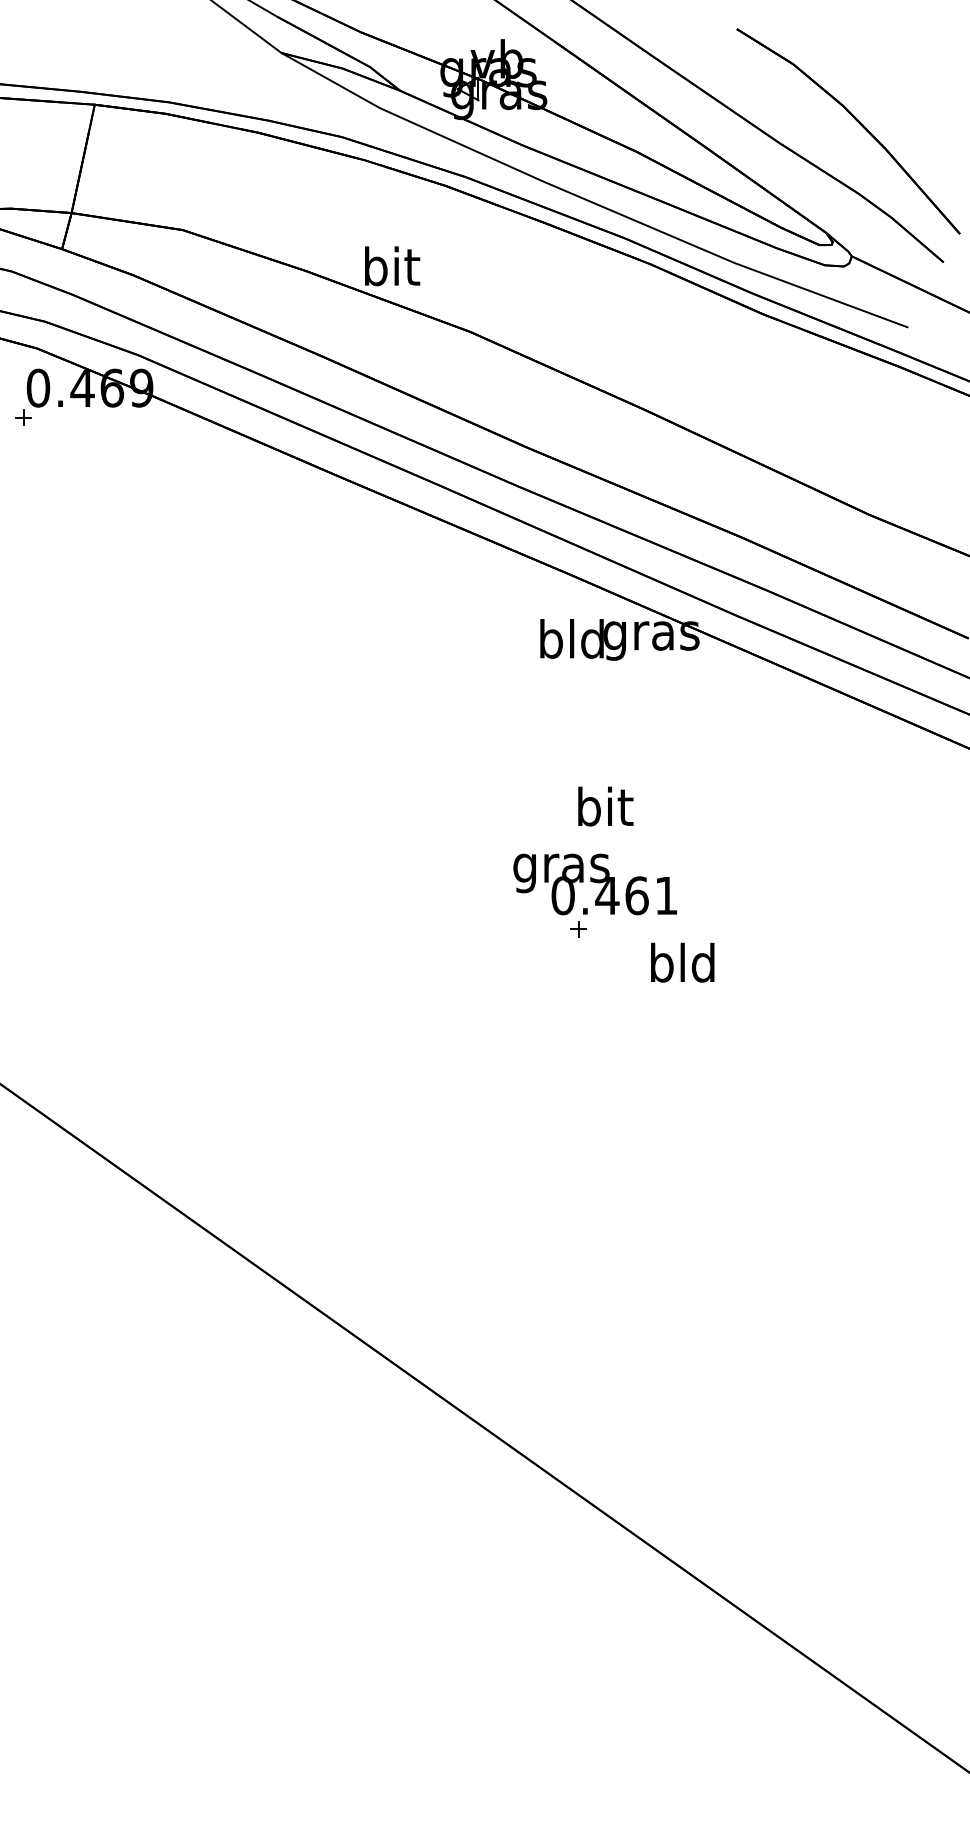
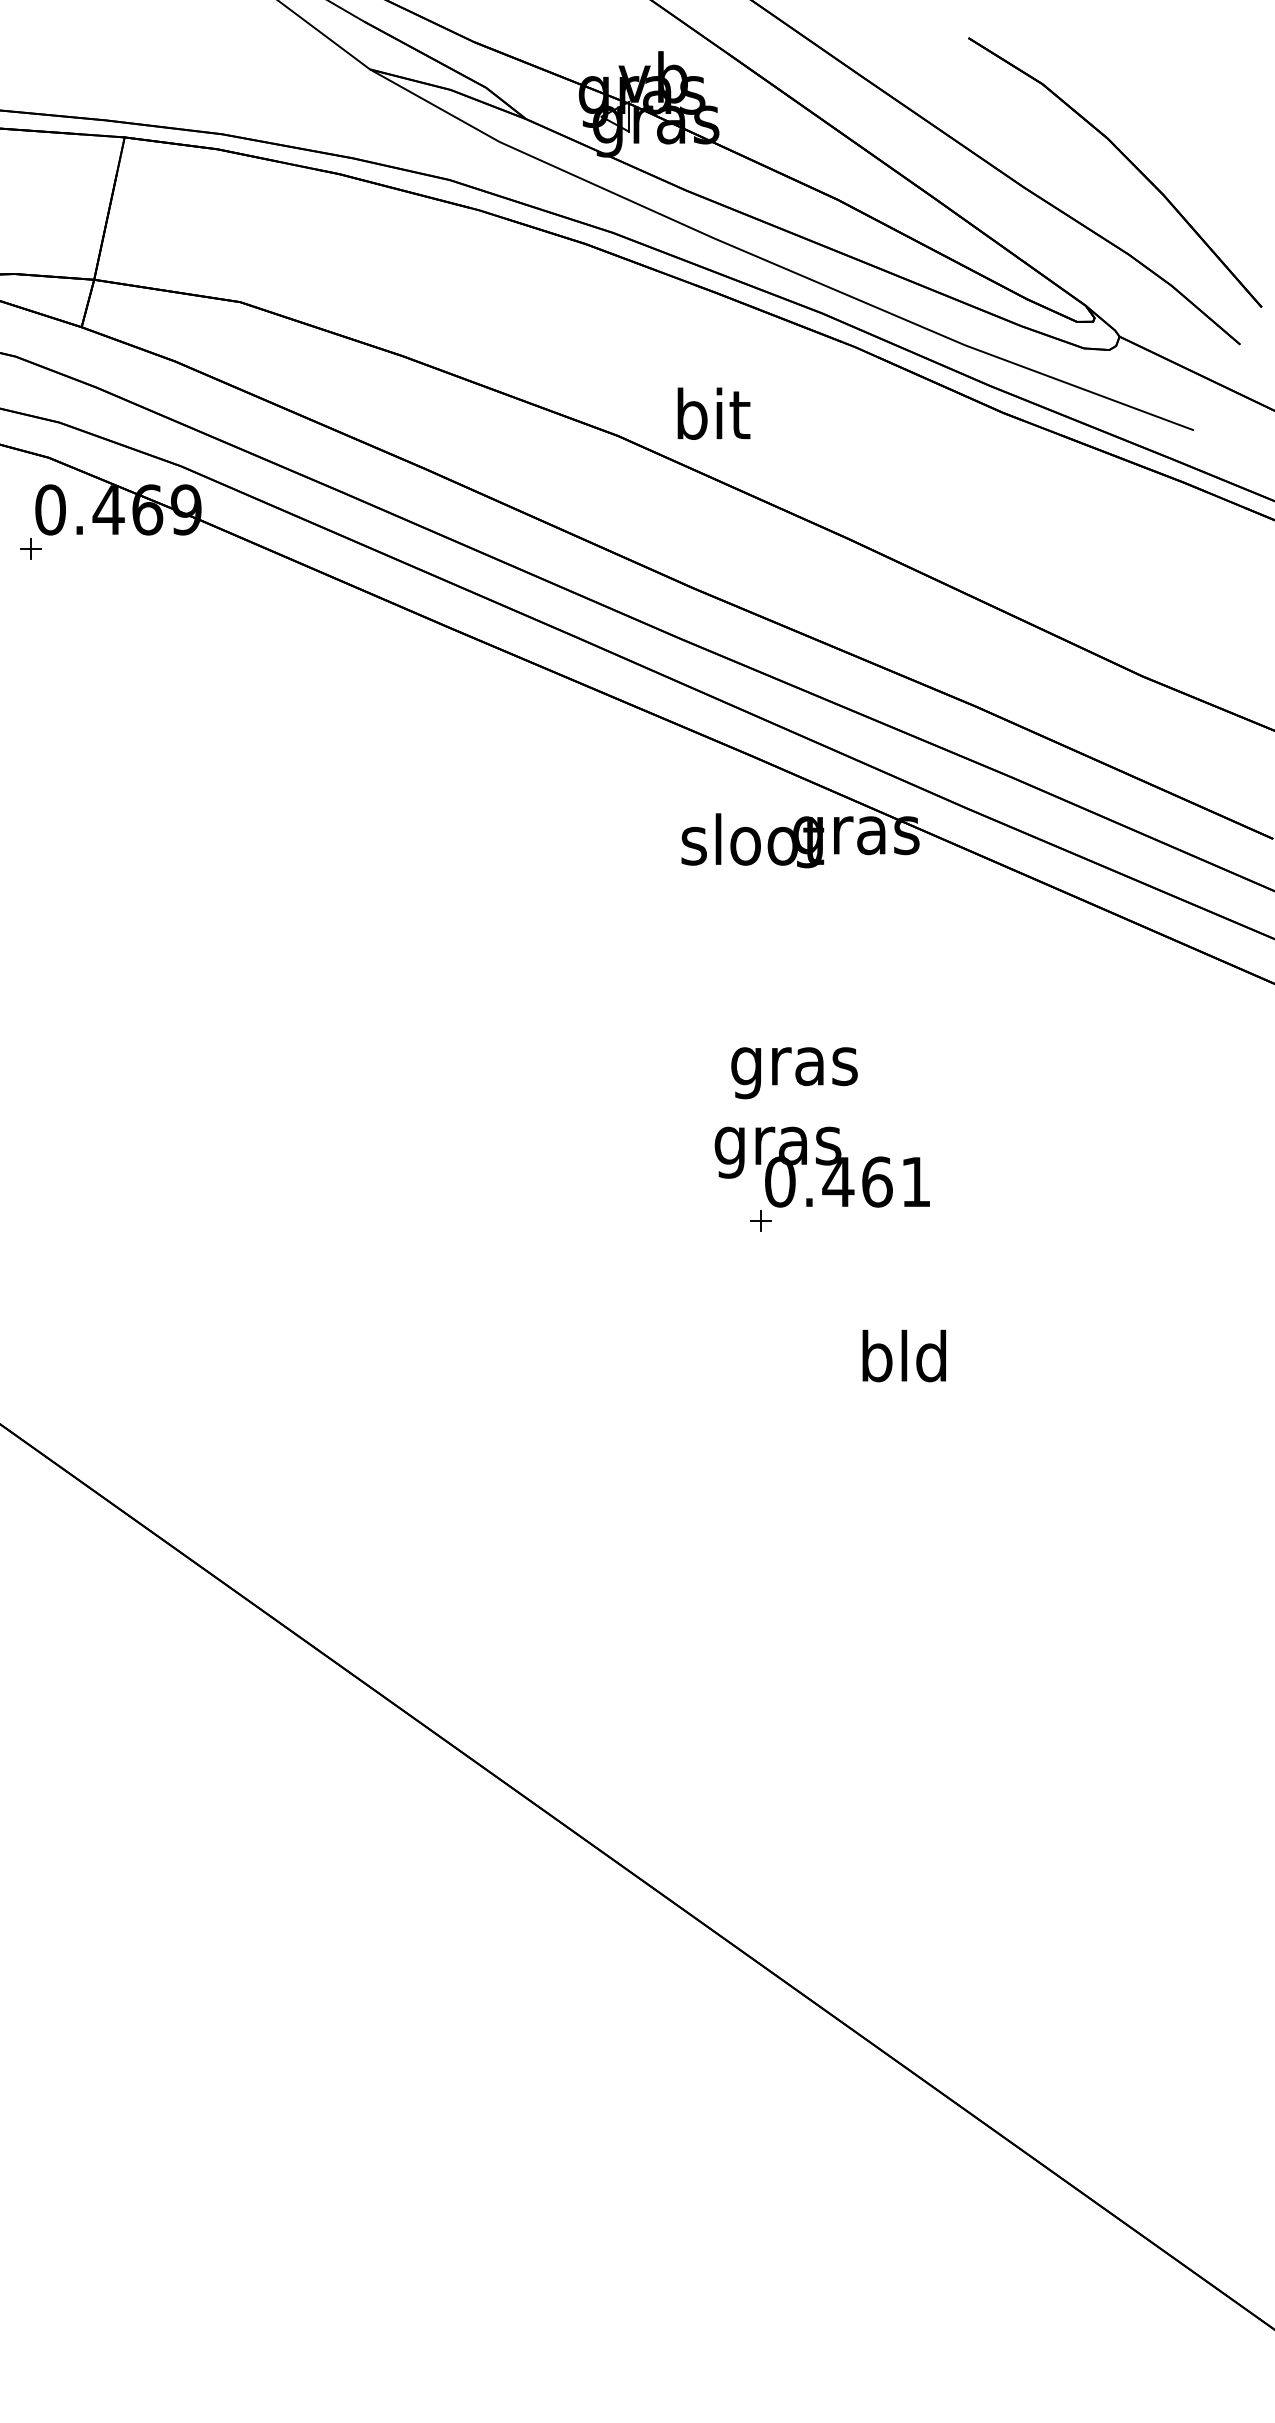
text: (392, 266) -> (713, 413), moved
text: (572, 638) -> (752, 839), bld -> sloot
text: (604, 811) -> (794, 1066), bit -> gras
text: (594, 883) -> (821, 1166), moved
text: (682, 962) -> (903, 1355), moved

